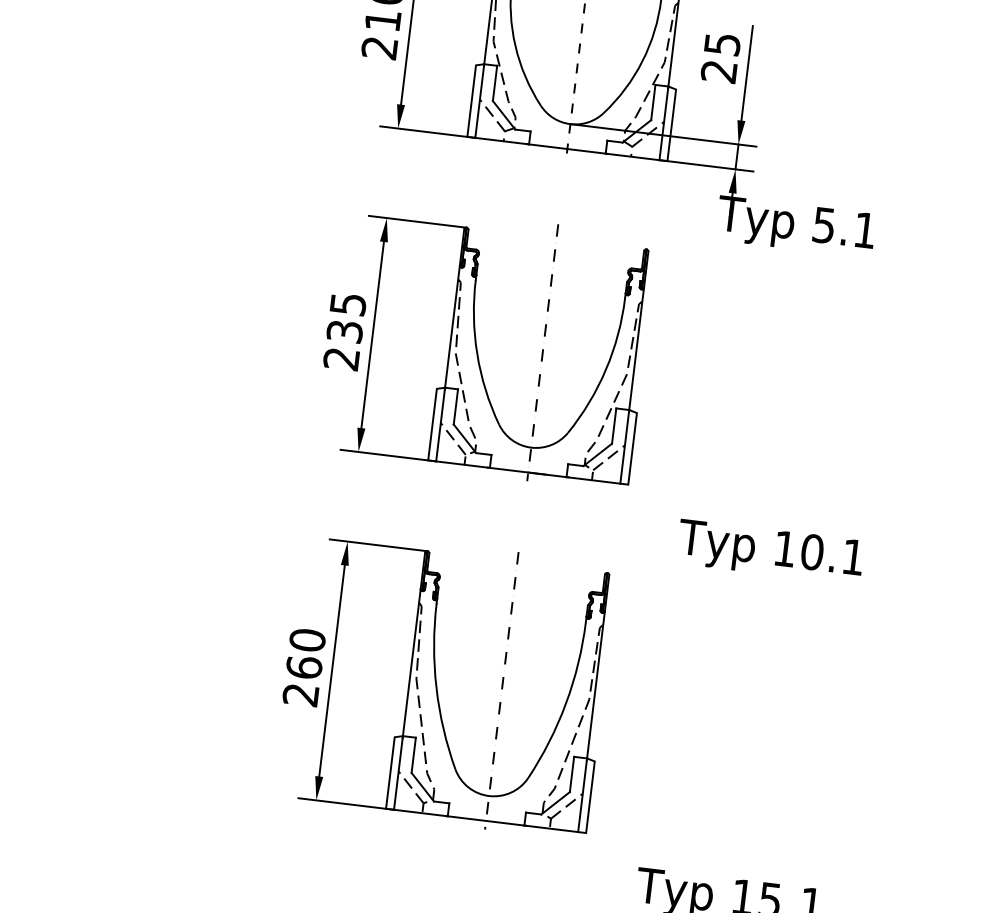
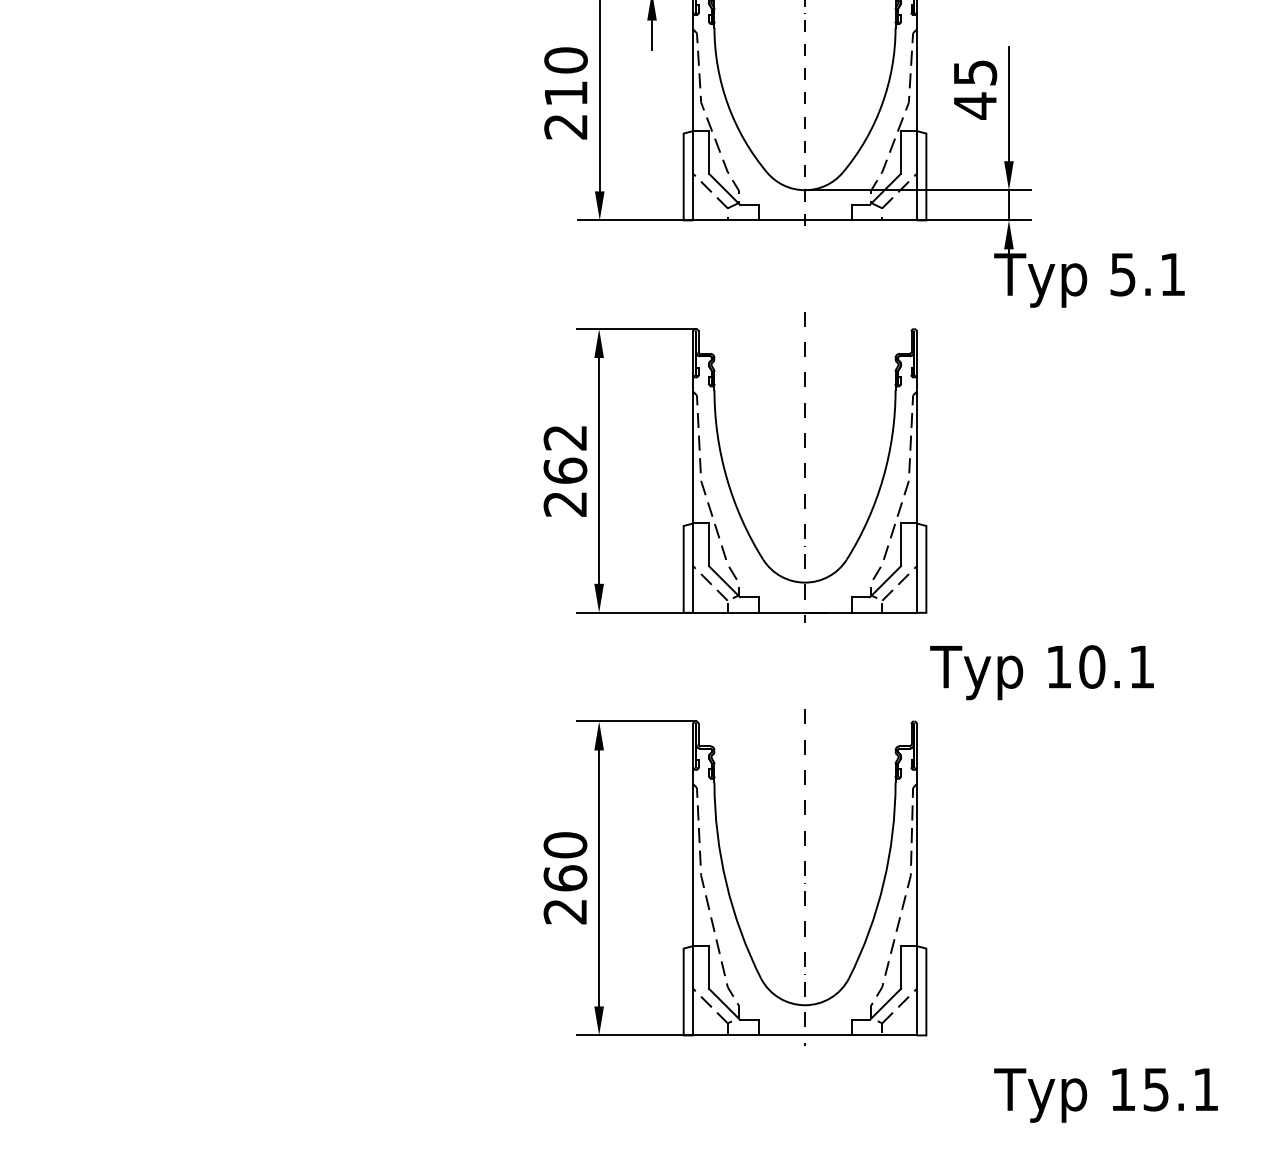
text: (718, 71) -> (974, 105), 25 -> 45
text: (346, 318) -> (565, 454), 235 -> 262
text: (770, 551) -> (1041, 672), moved

